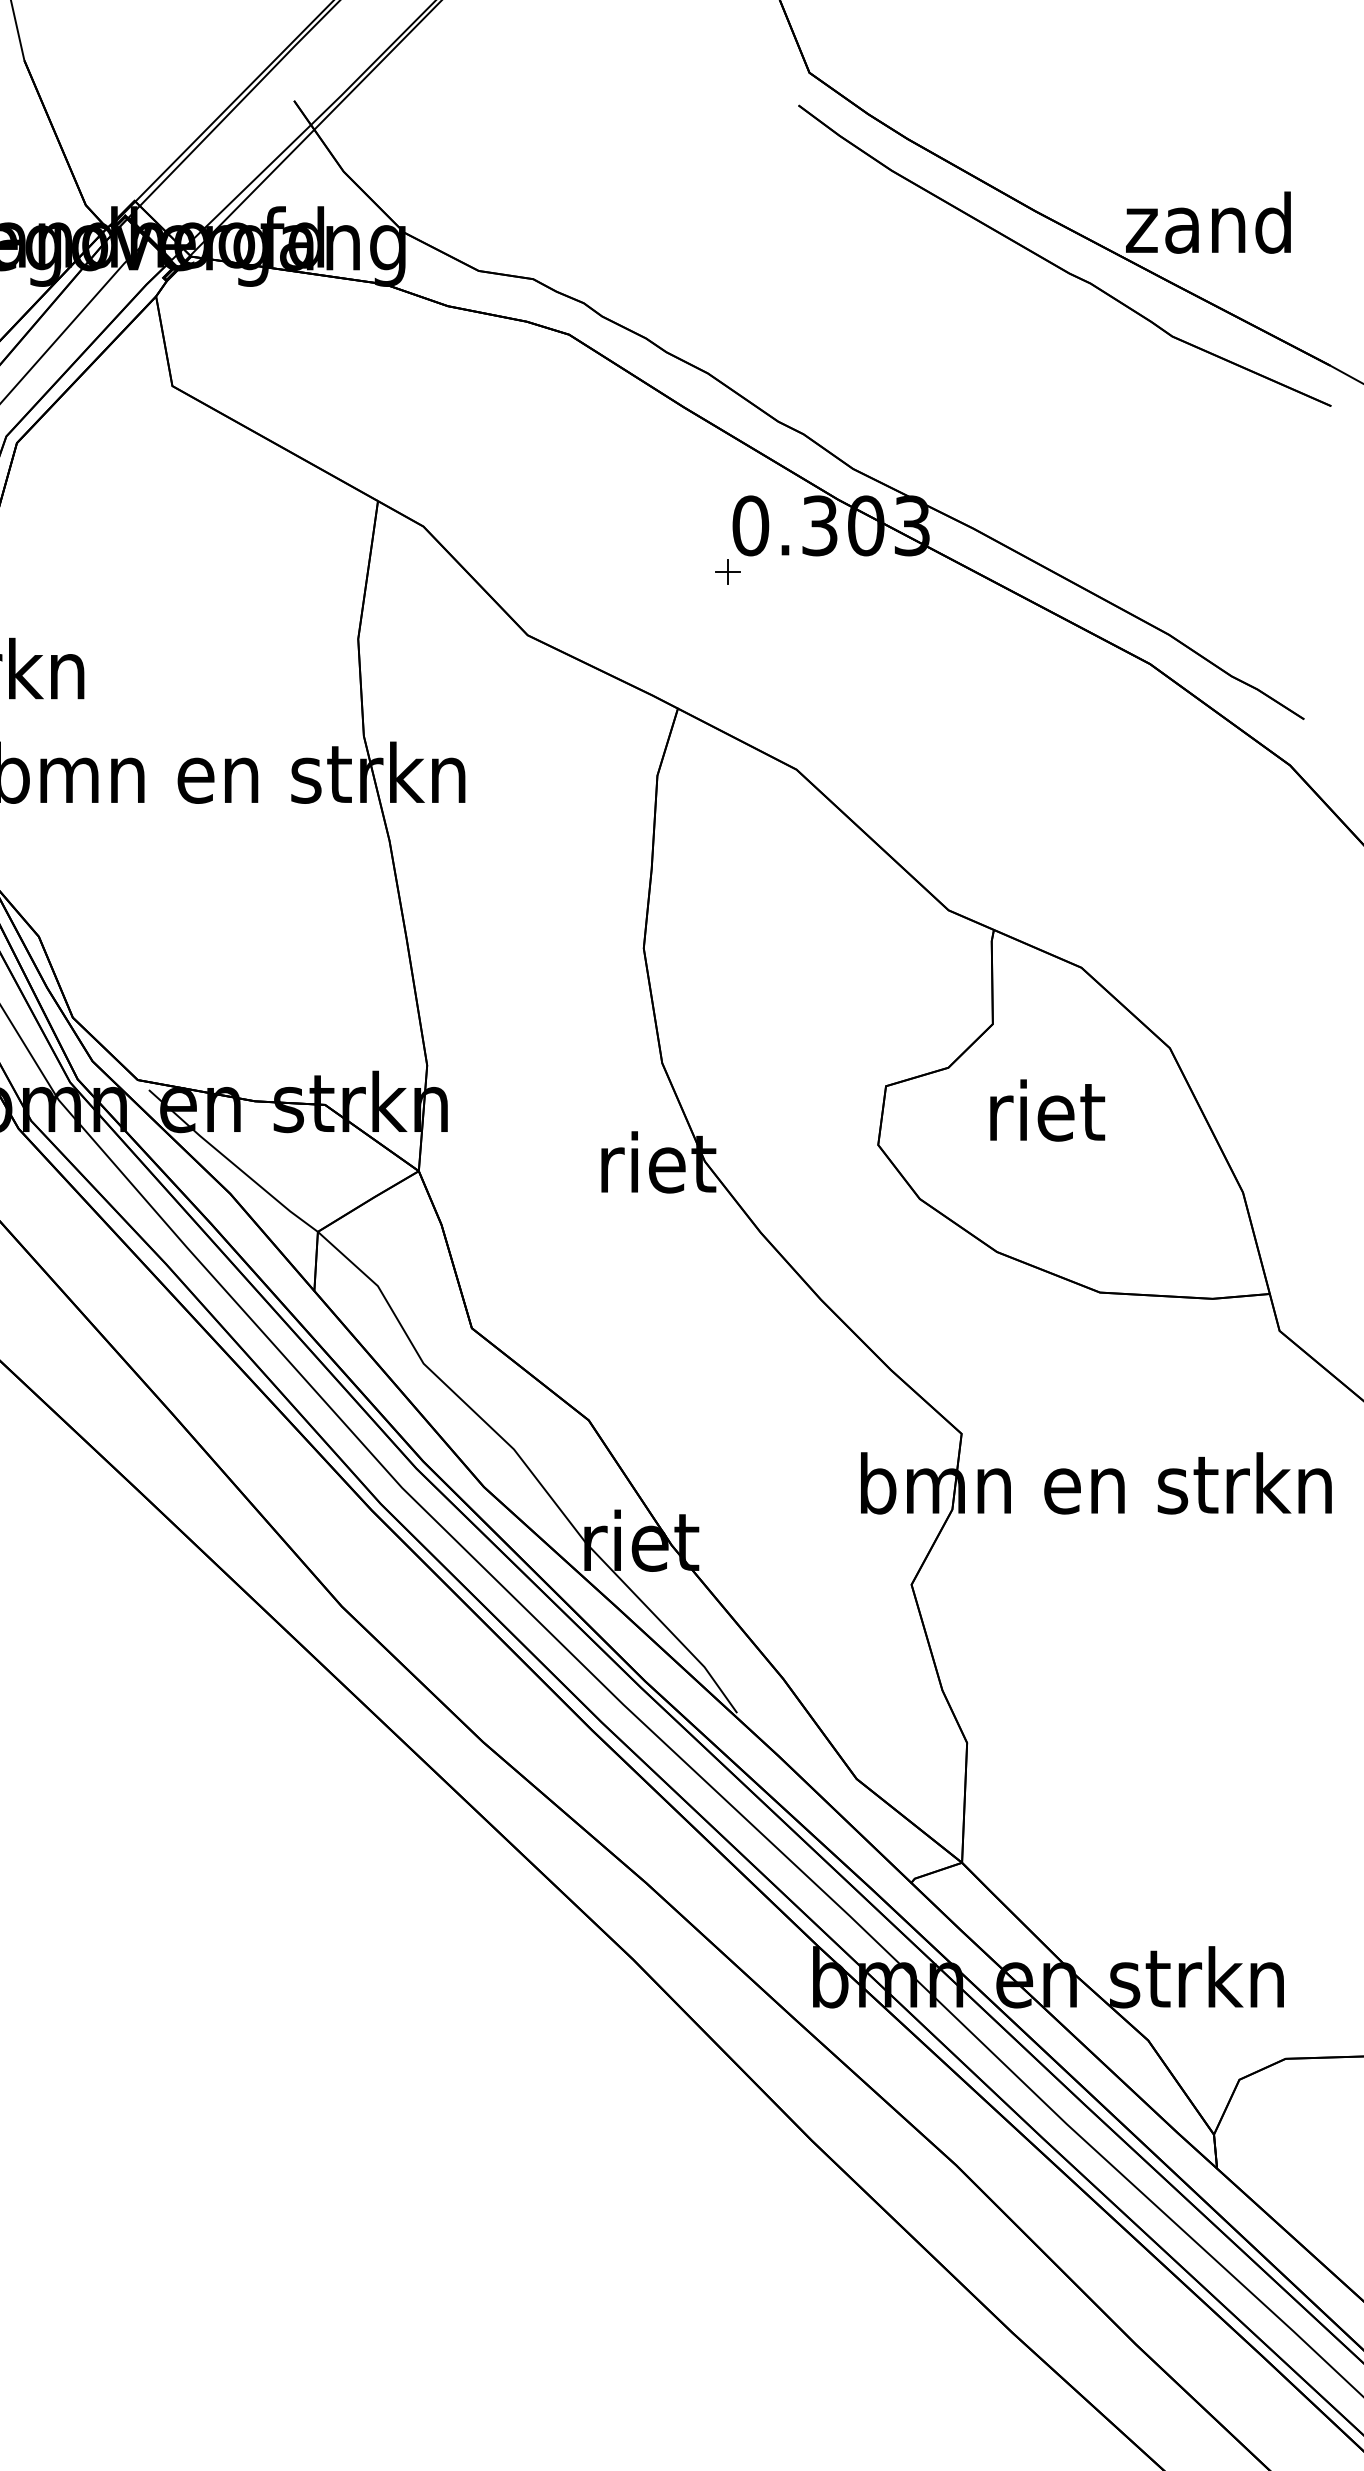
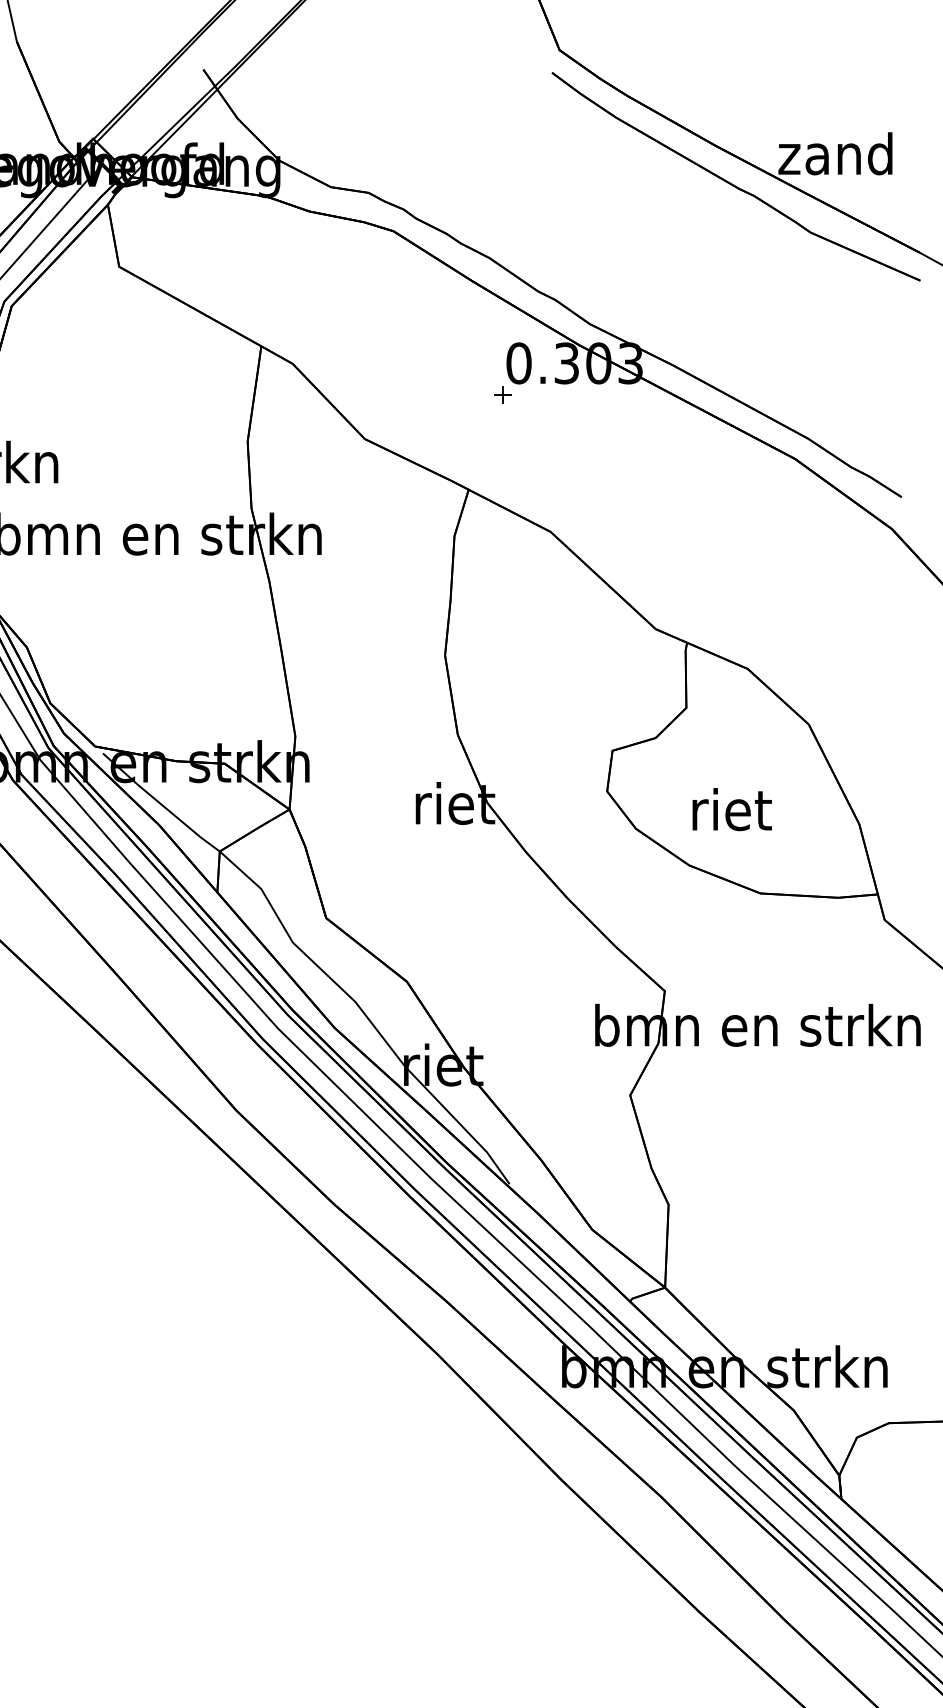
text: (1046, 1110) -> (731, 809), moved

